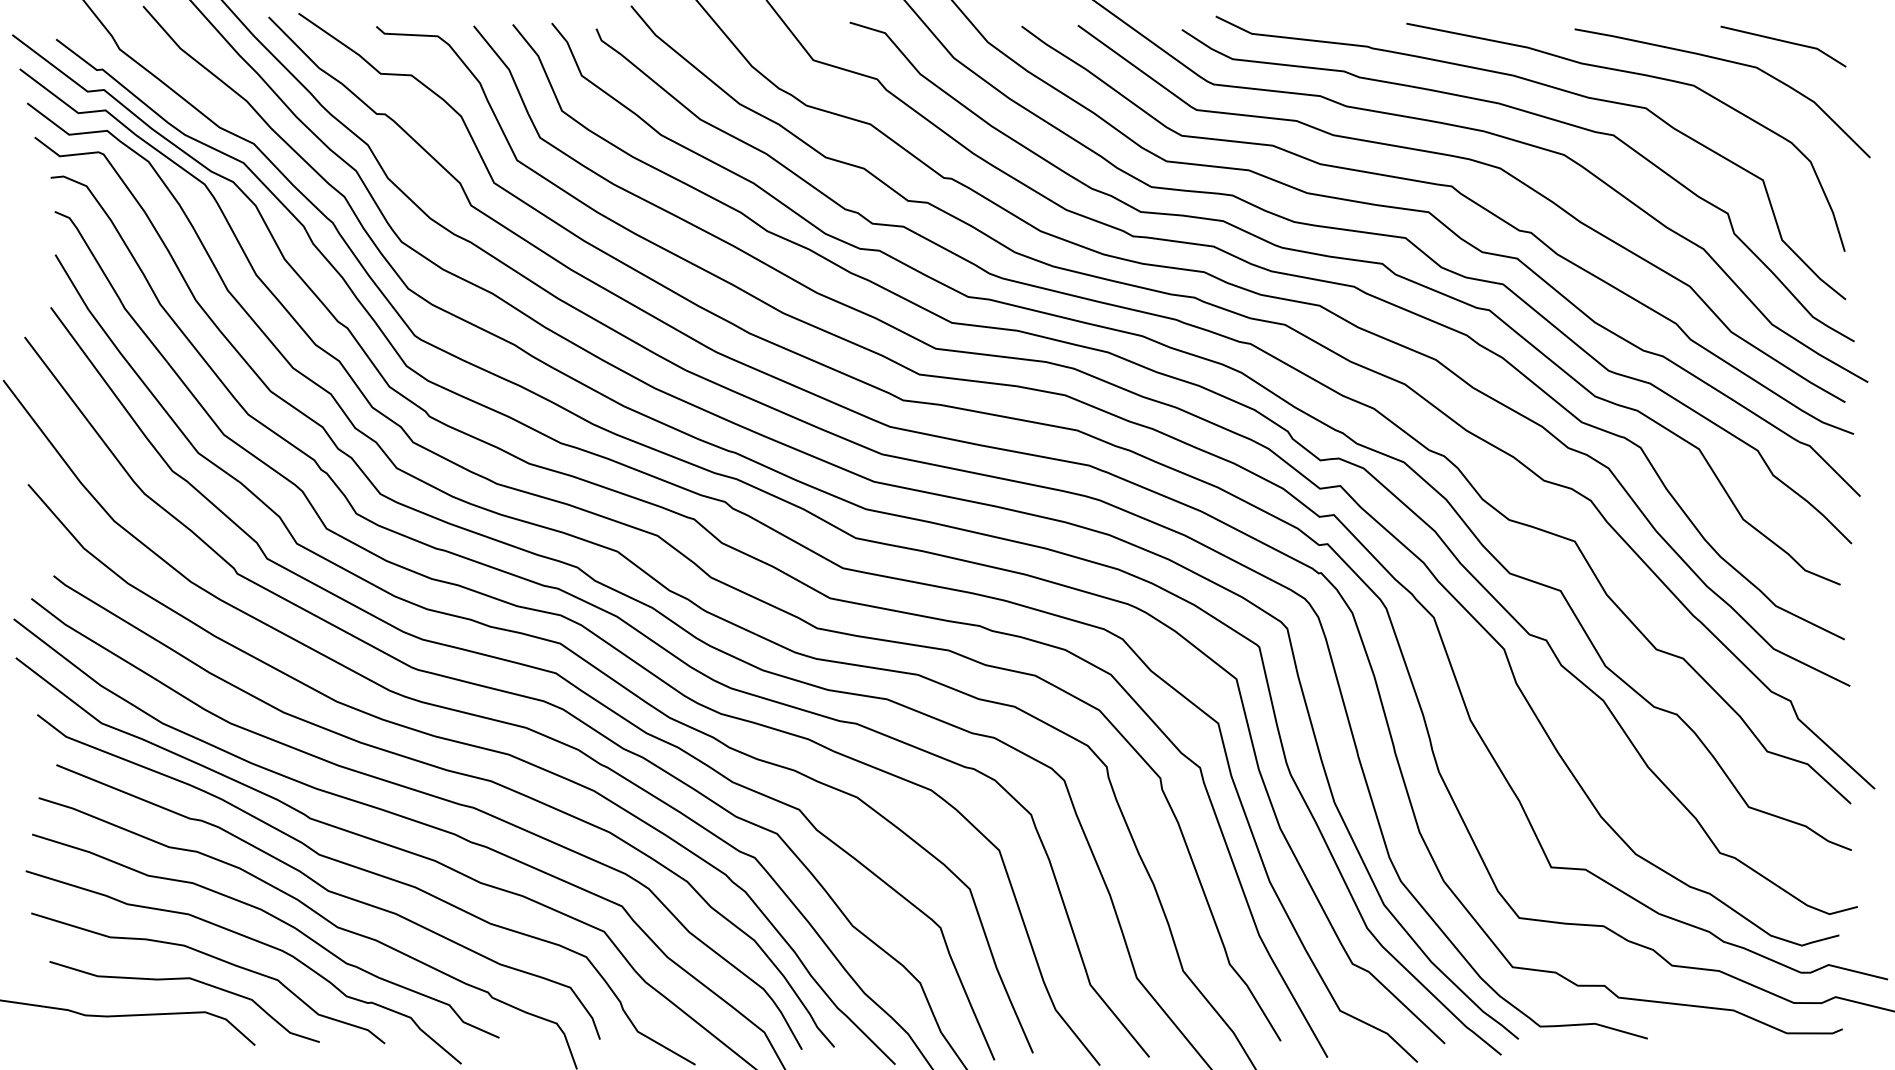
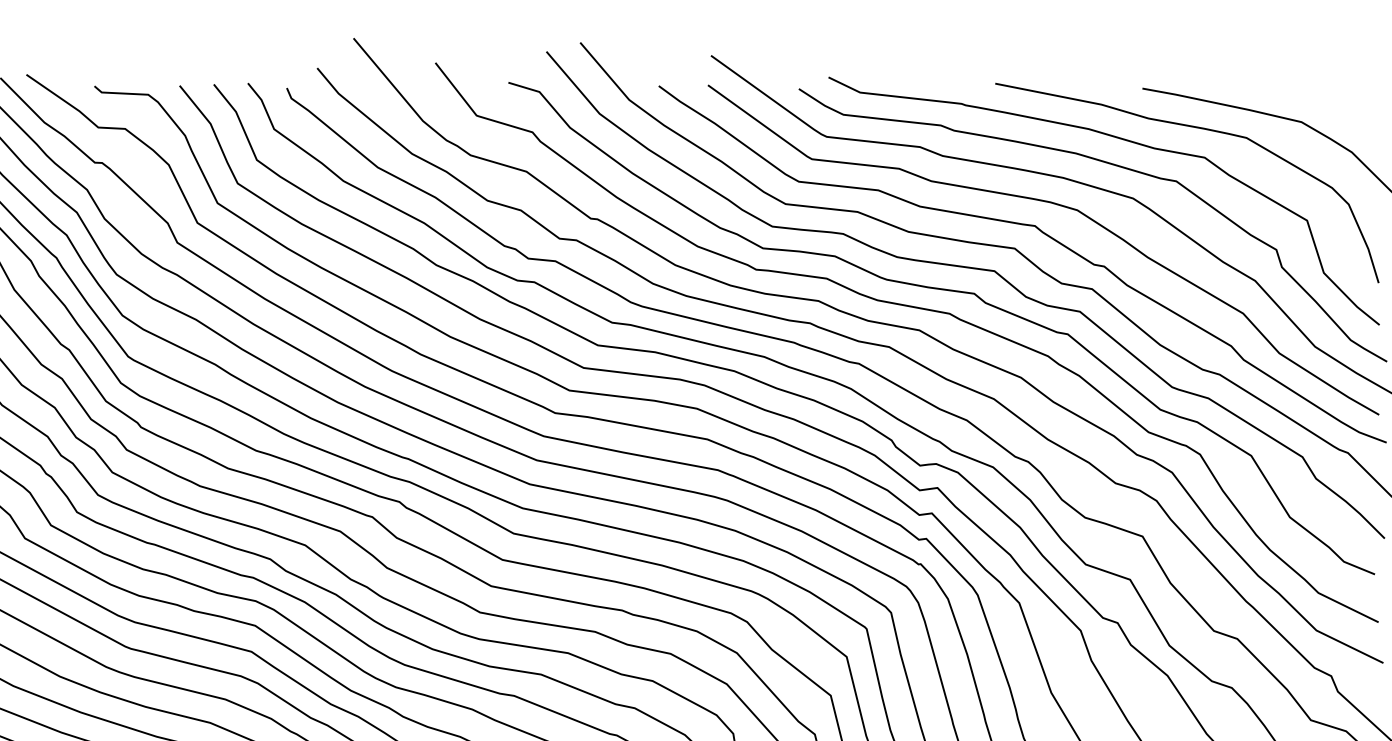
line: (1783, 42) -> (1325, 100), removed

